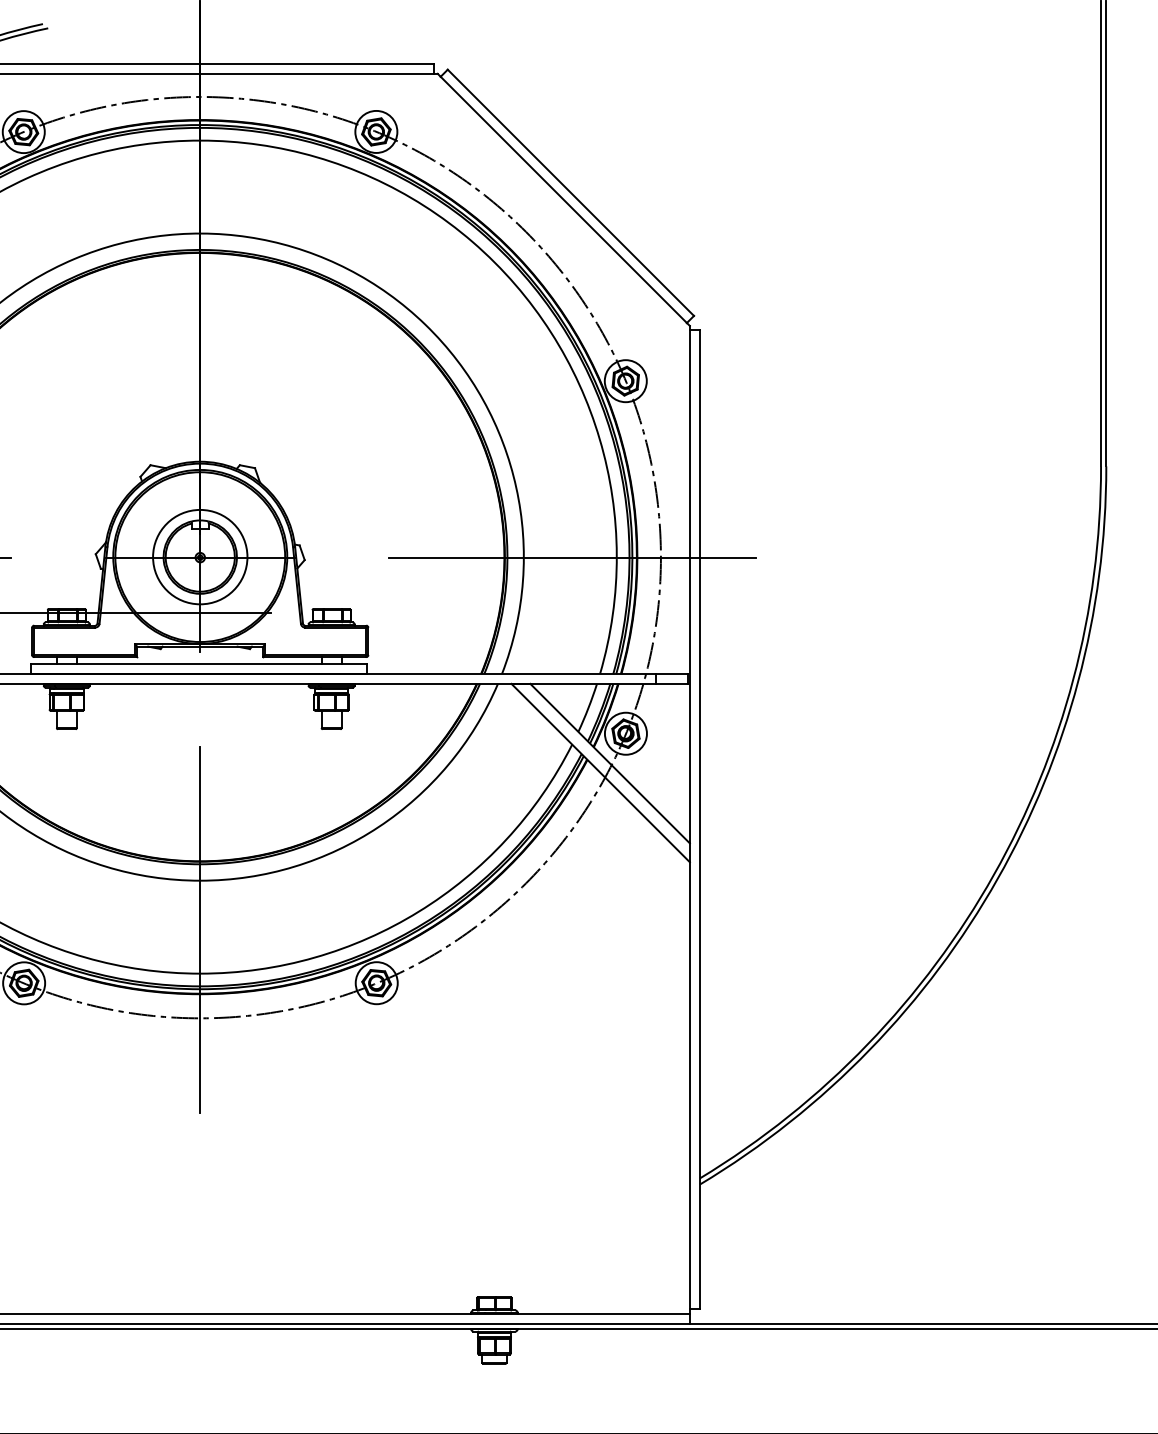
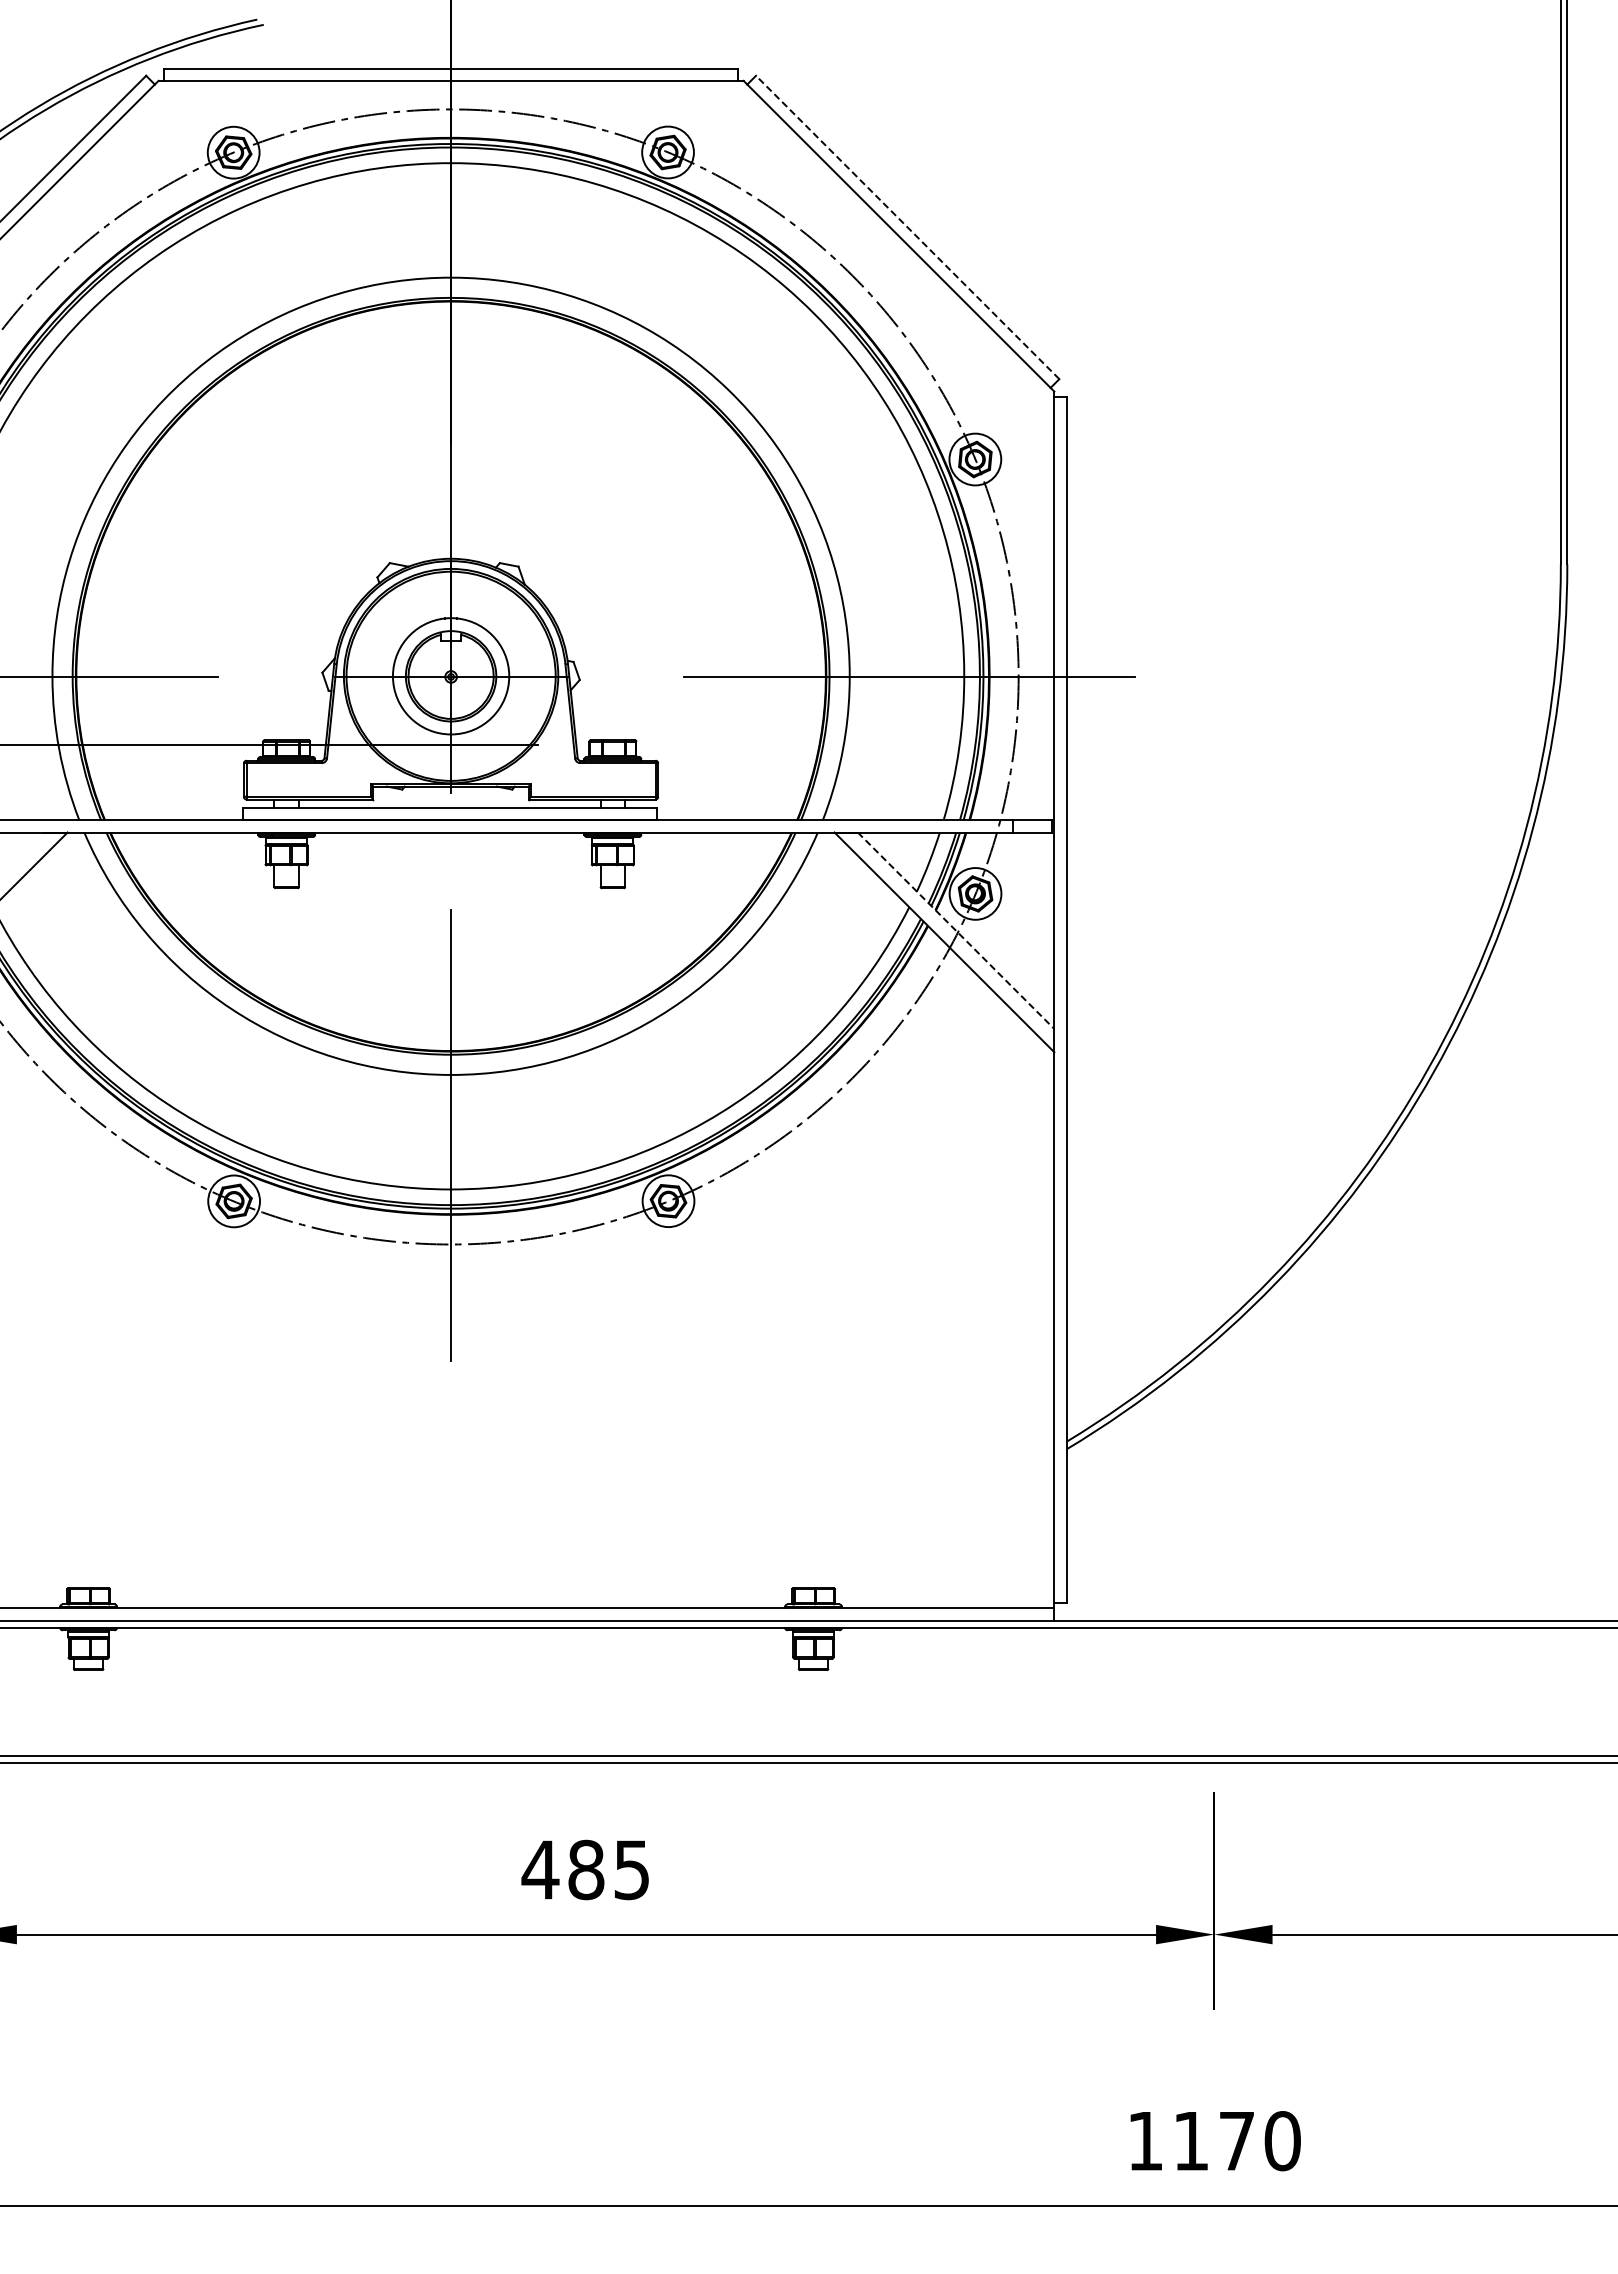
line: (570, 192) -> (907, 227), solid -> dashed
line: (610, 763) -> (956, 930), solid -> dashed

